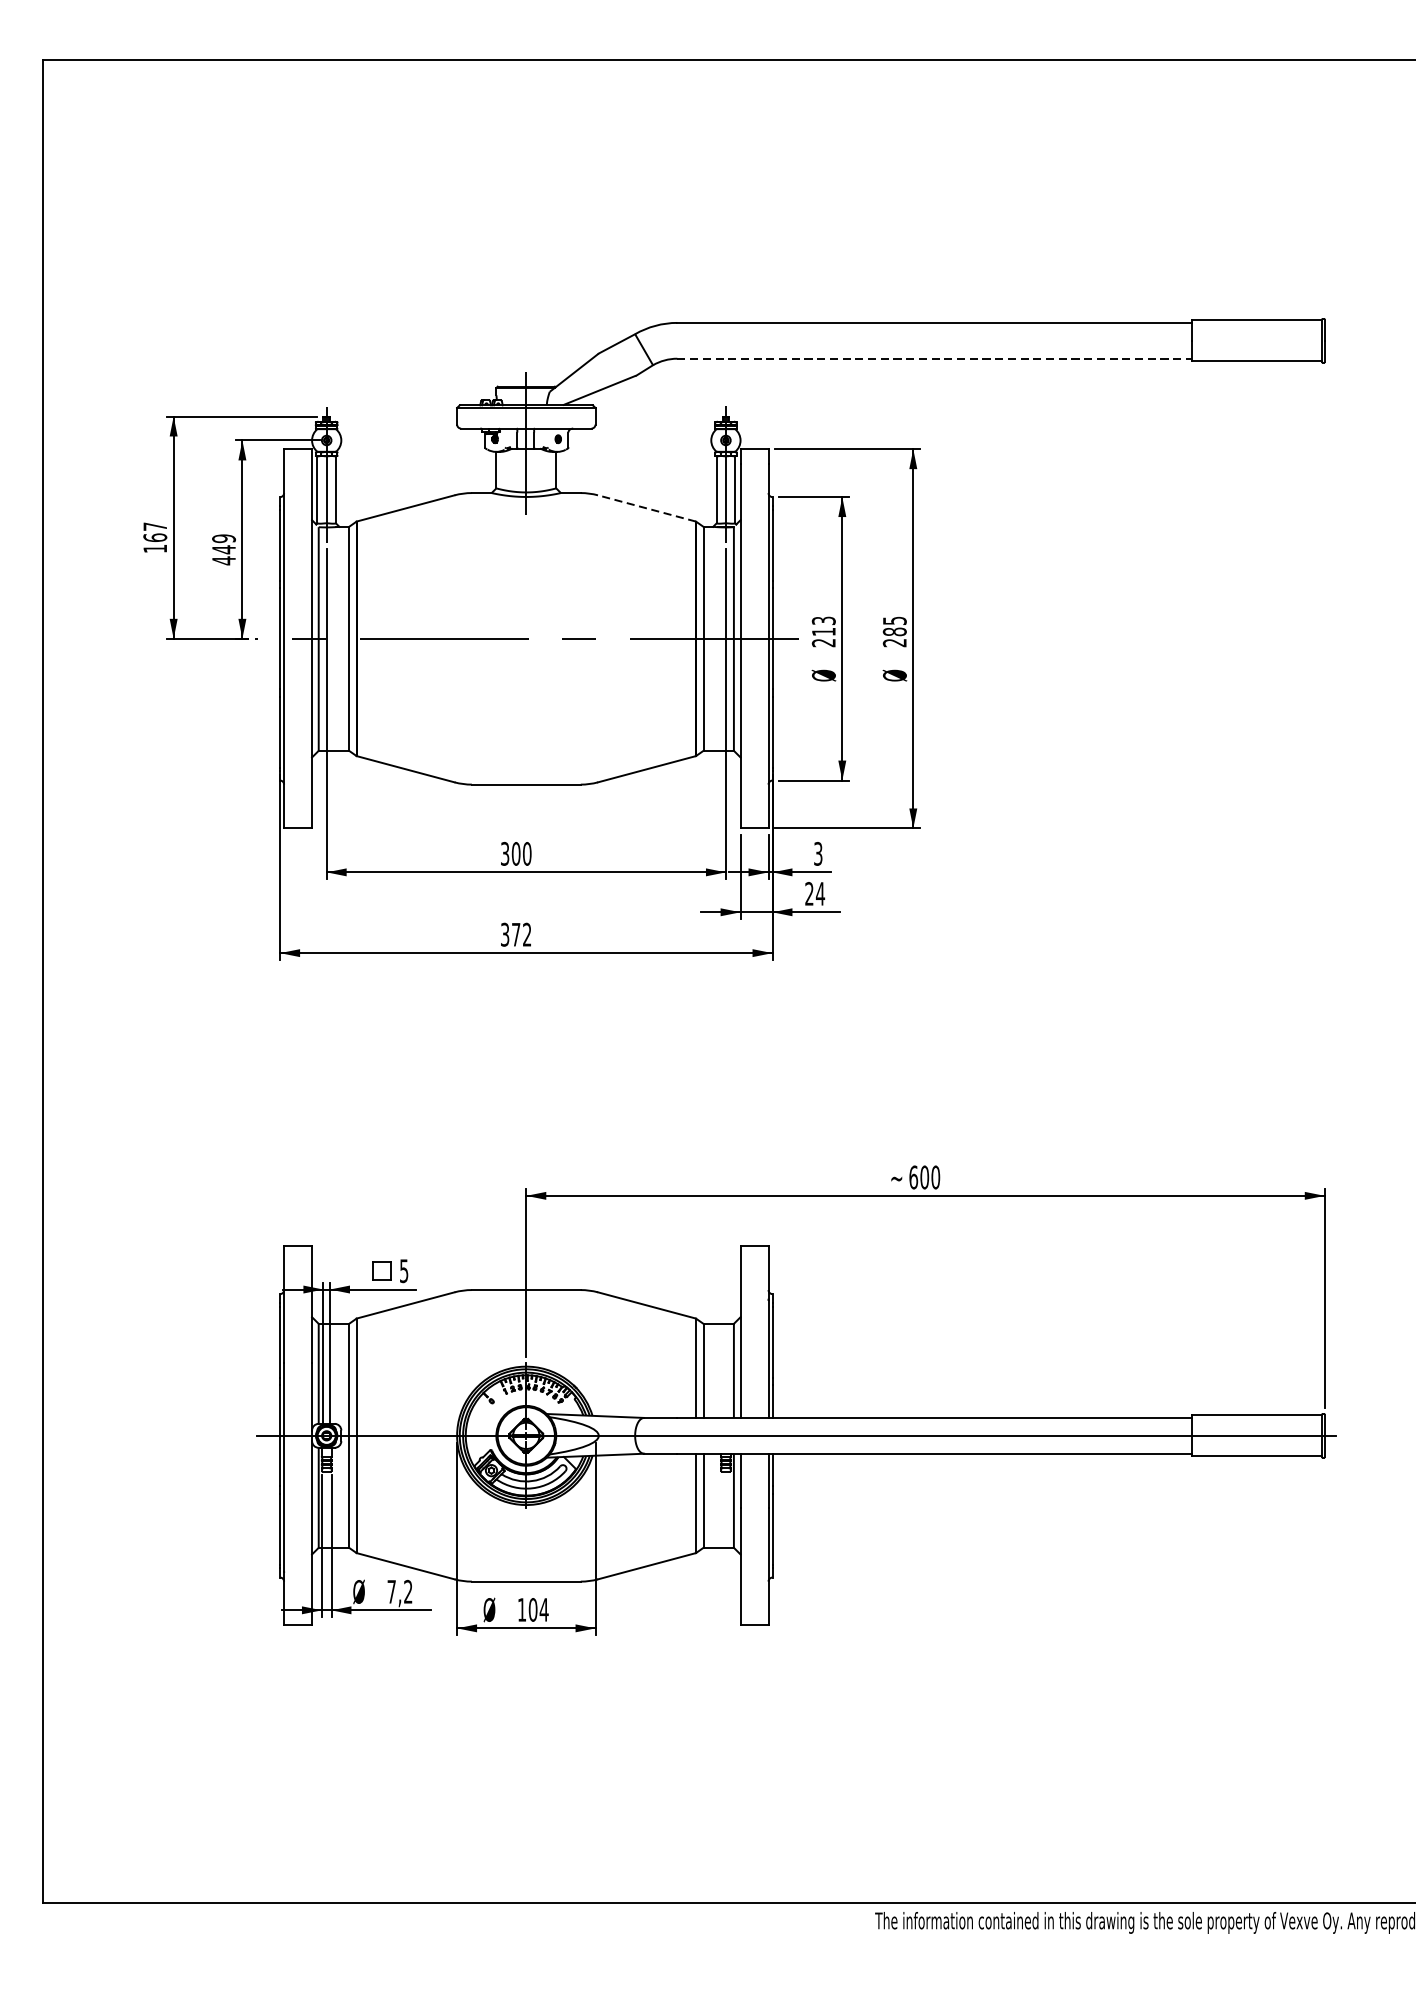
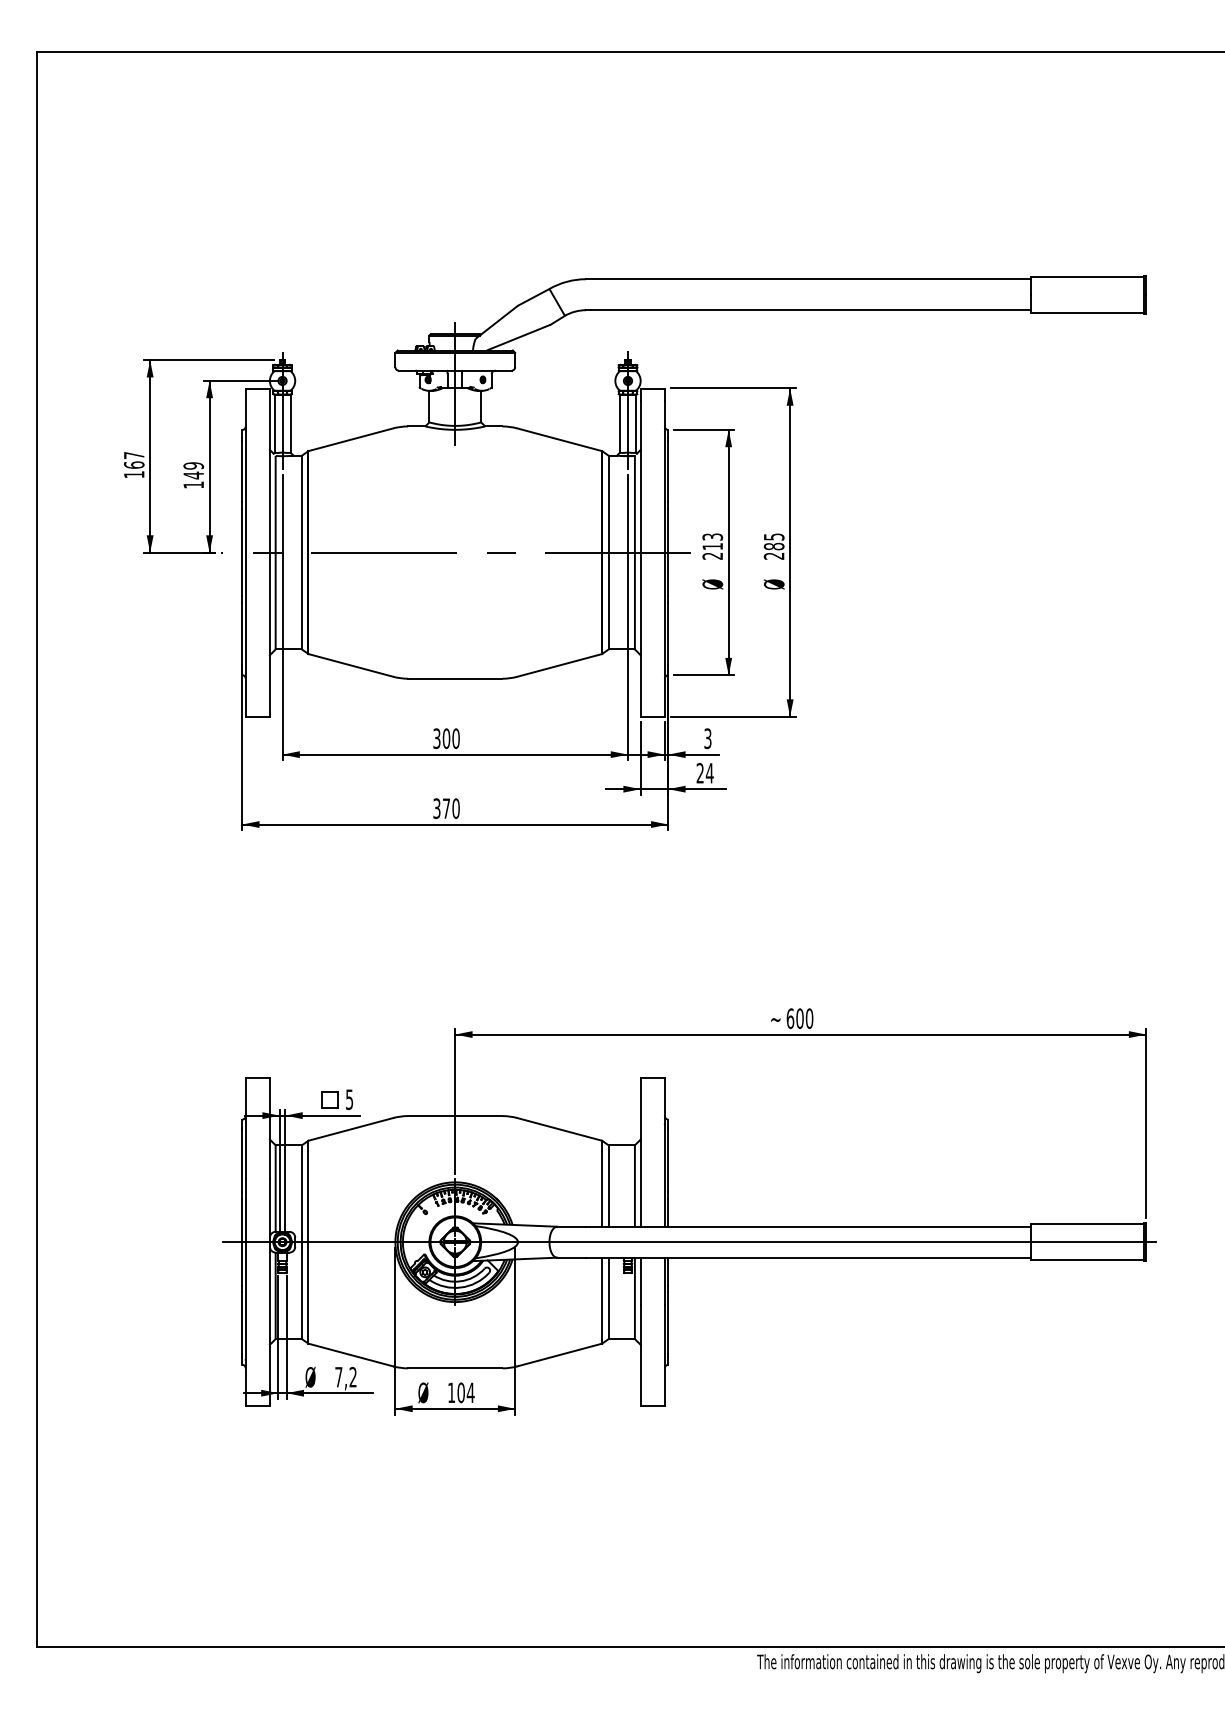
line: (934, 359) -> (808, 310), dashed -> solid
line: (646, 508) -> (559, 439), dashed -> solid
text: (223, 561) -> (193, 485), 449 -> 149
text: (526, 934) -> (455, 808), 372 -> 370

